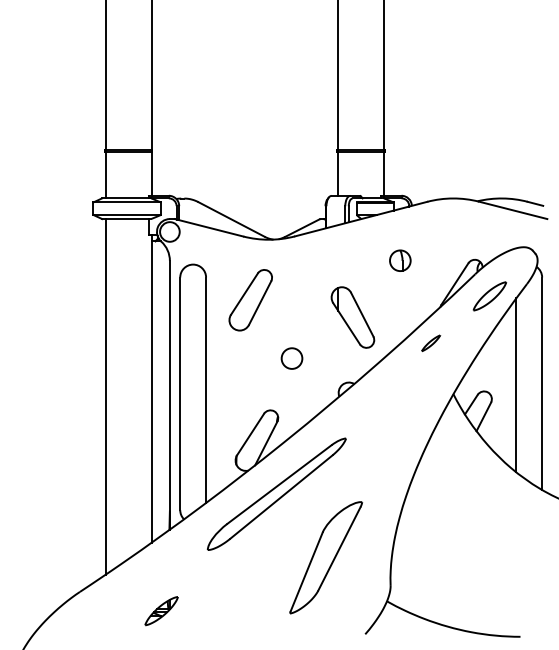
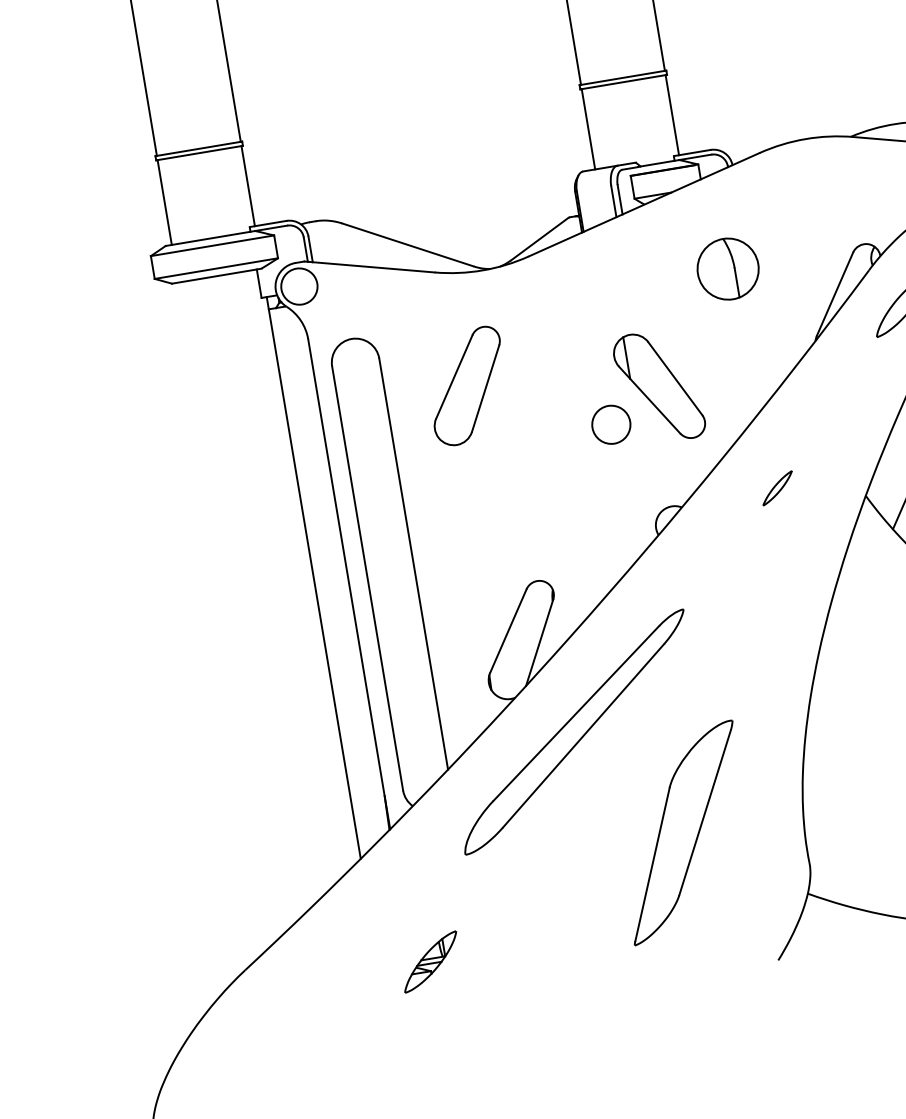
part: (400, 260) -> (728, 268), size x1.6
part: (431, 342) -> (778, 486), moved
circle: (291, 358) -> (610, 424), moved
line: (105, 396) -> (232, 606), removed
part: (161, 611) -> (430, 962), moved

